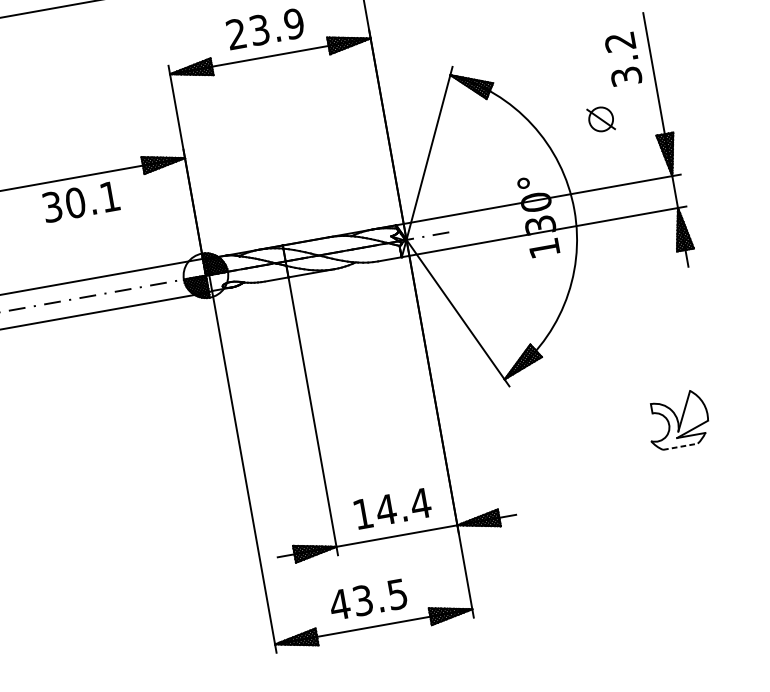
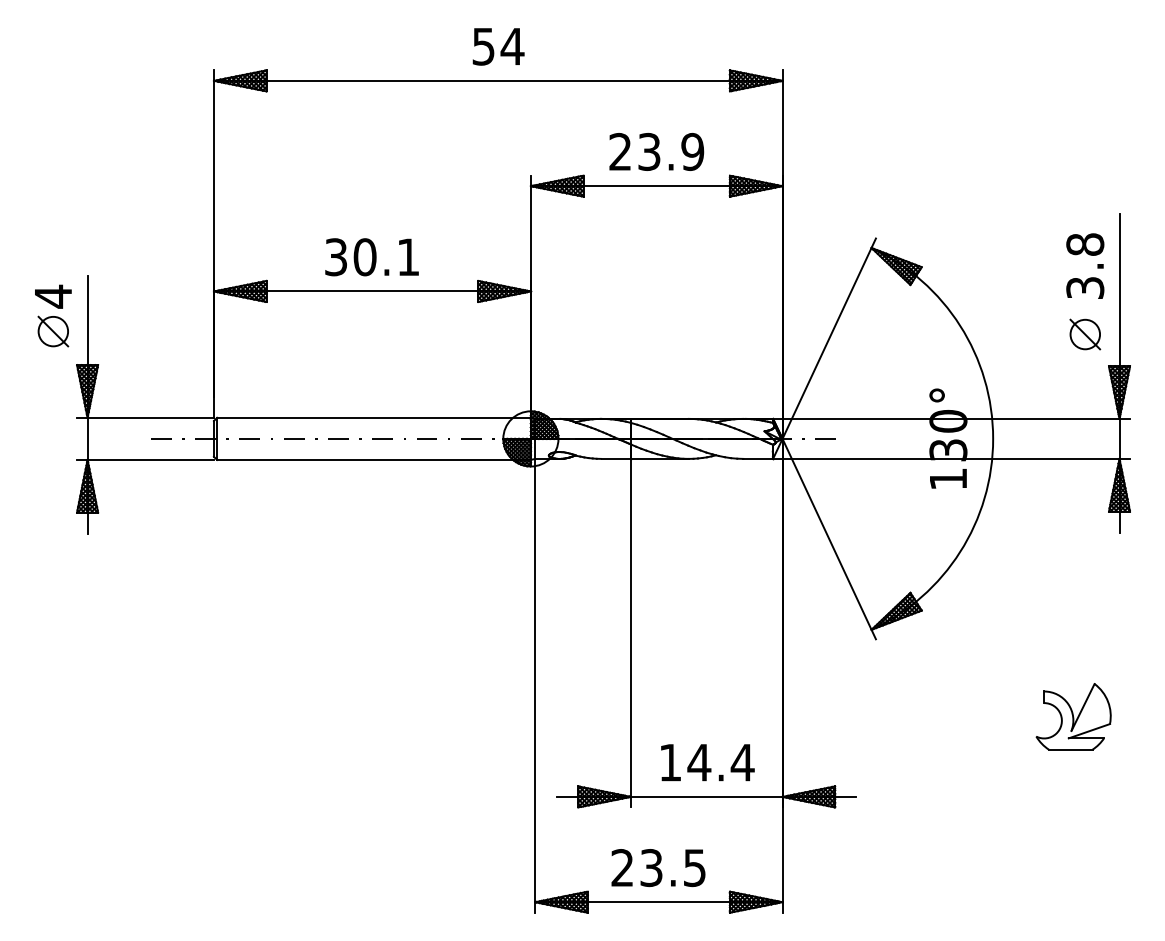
text: (620, 41) -> (1085, 244), 3.2 -> 3.8
part: (601, 119) -> (1085, 334), moved
text: (80, 202) -> (371, 257), moved
line: (680, 446) -> (1070, 749), dashed -> solid
text: (339, 604) -> (622, 867), 43.5 -> 23.5

